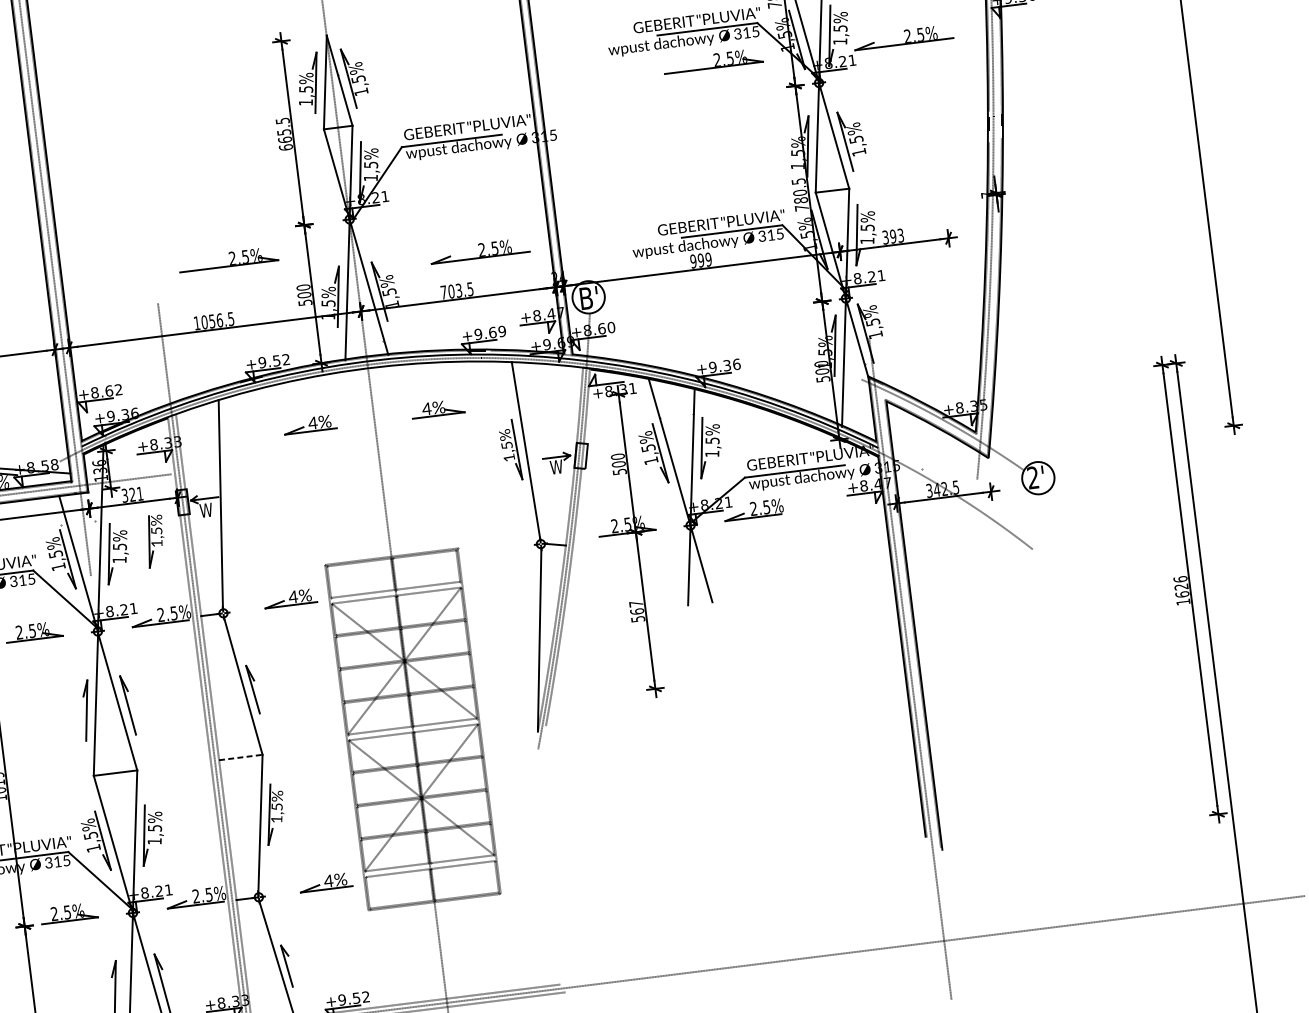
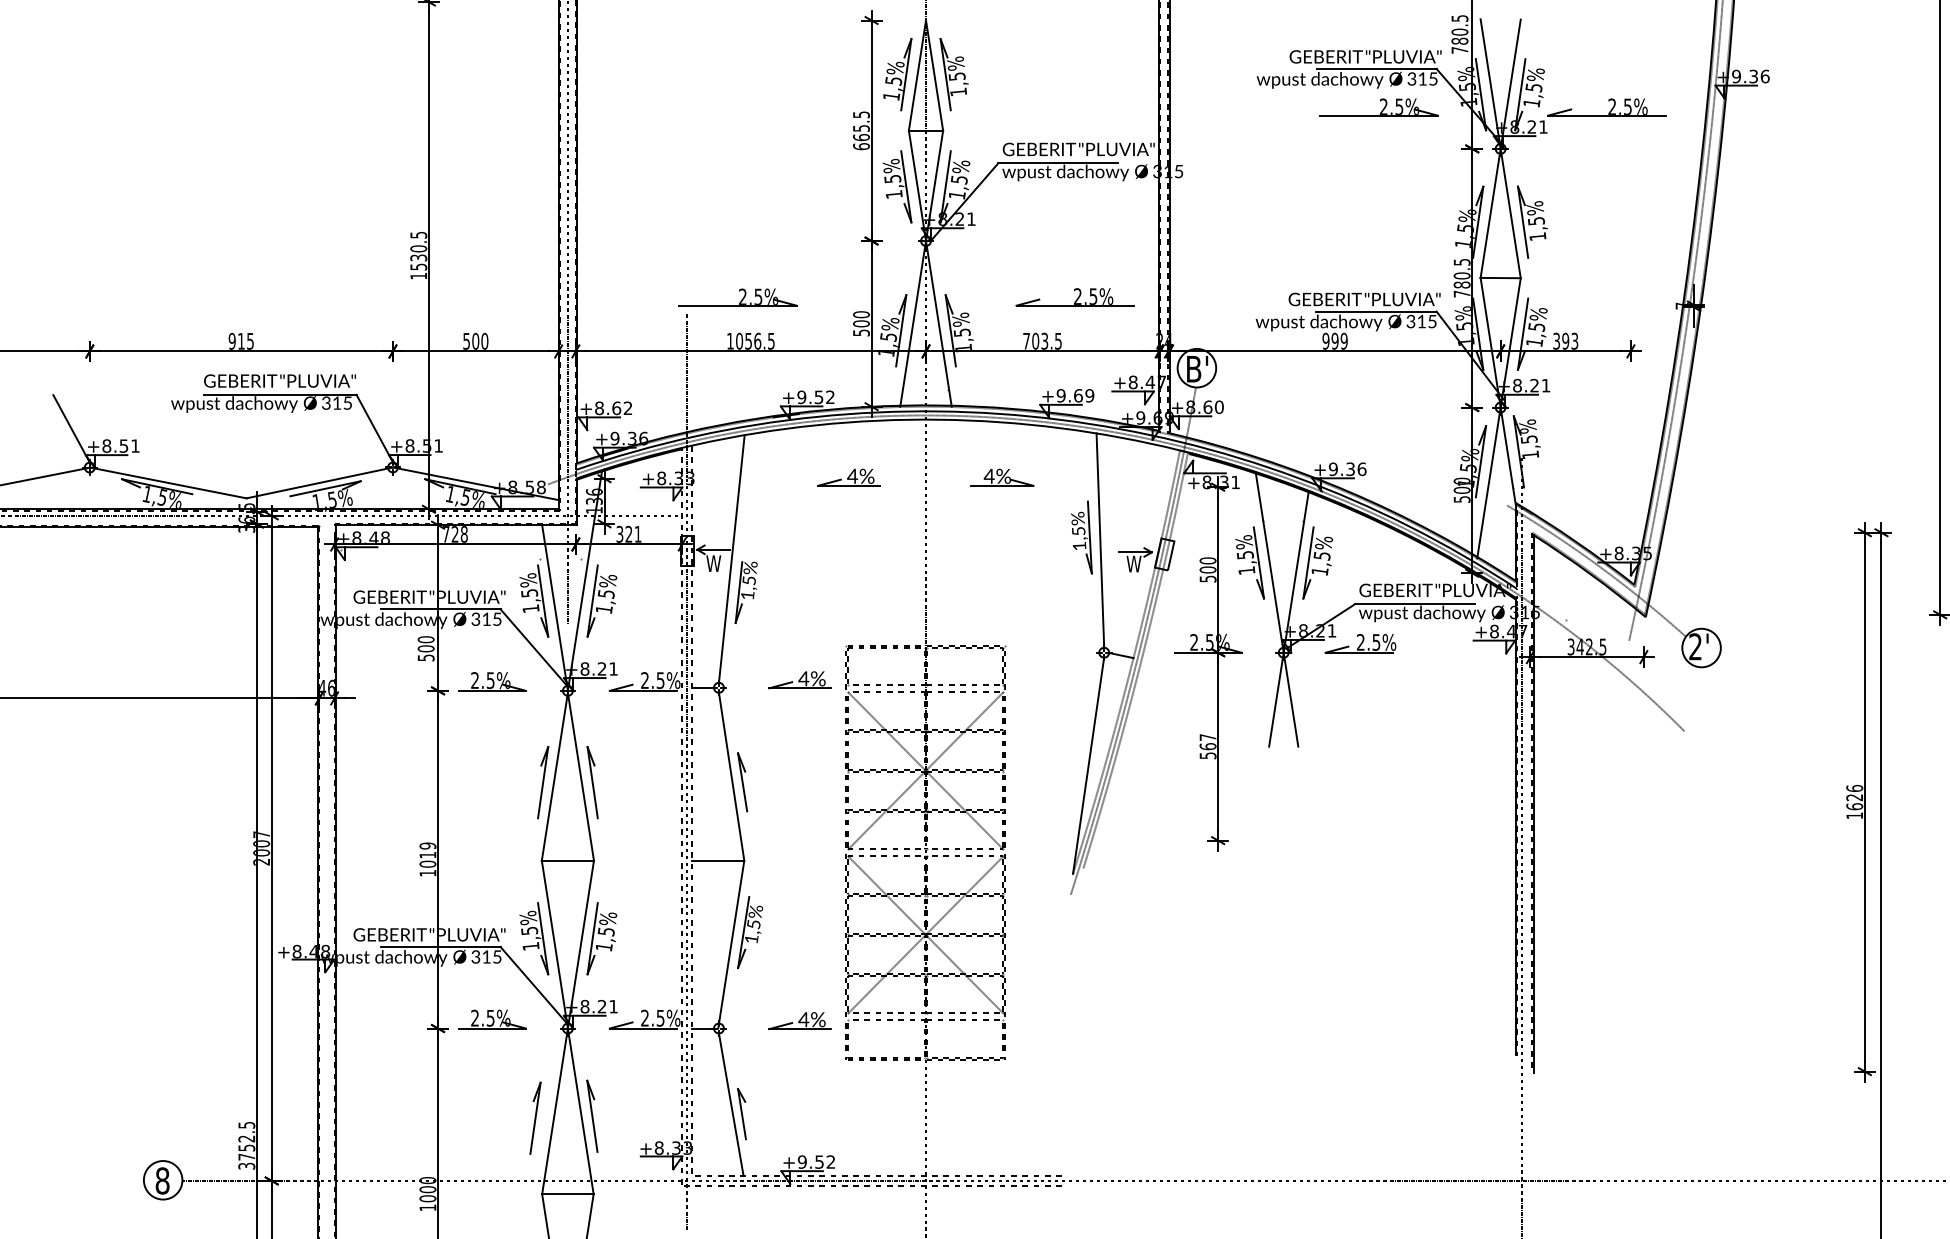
part: (320, 176) -> (897, 186), added
part: (228, 259) -> (737, 297), moved
part: (154, 541) -> (745, 592), moved
line: (241, 757) -> (718, 860), dashed -> solid

